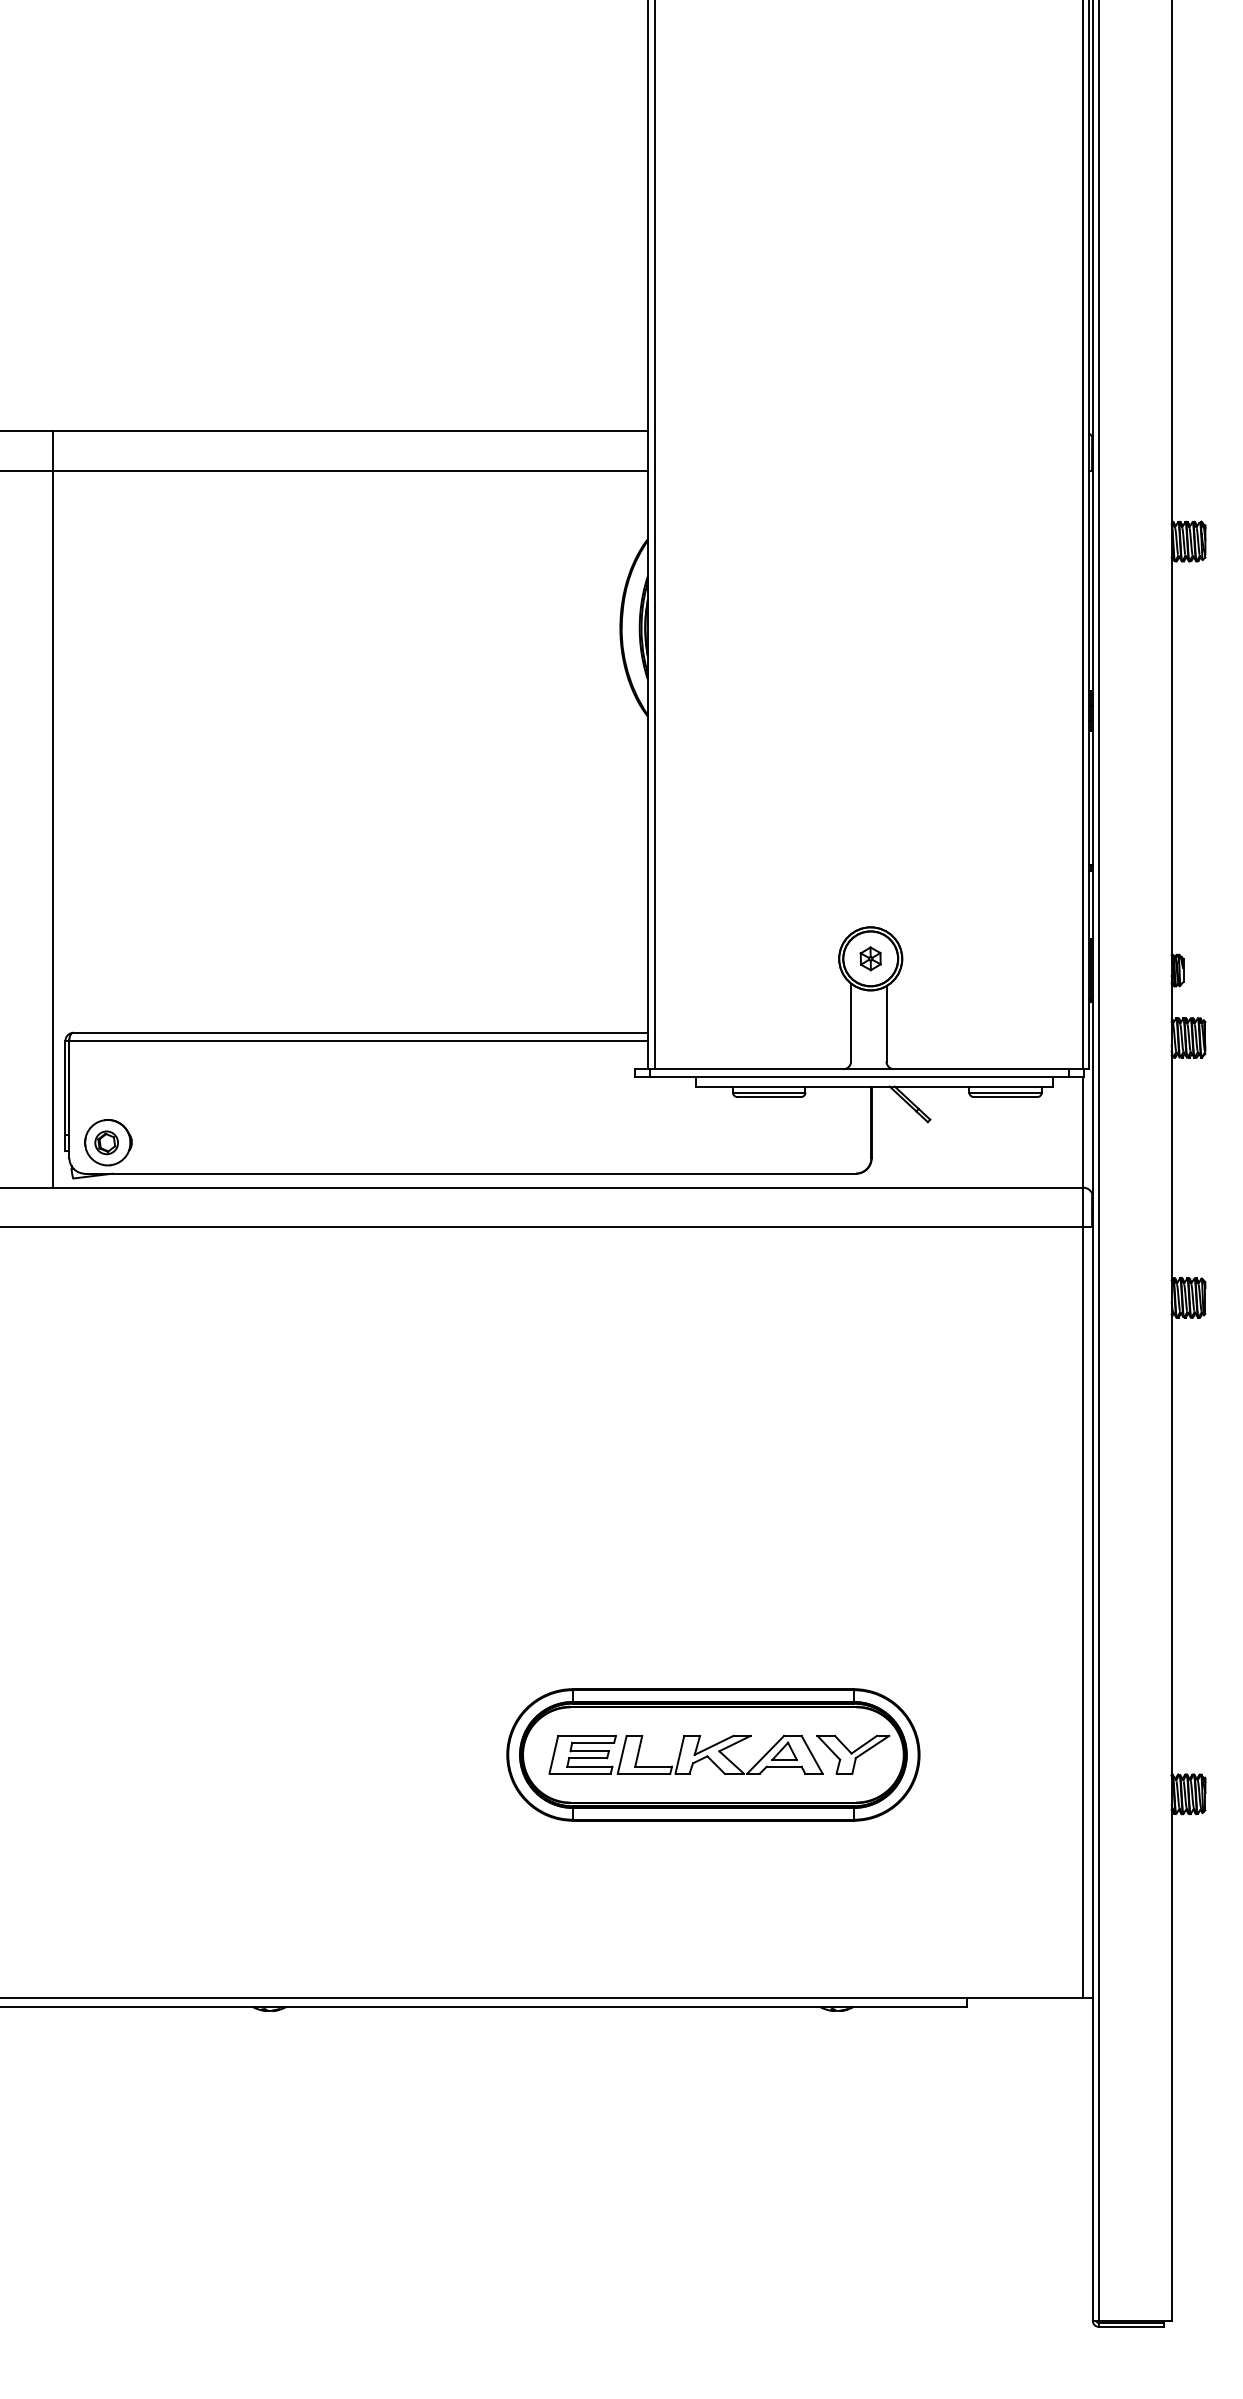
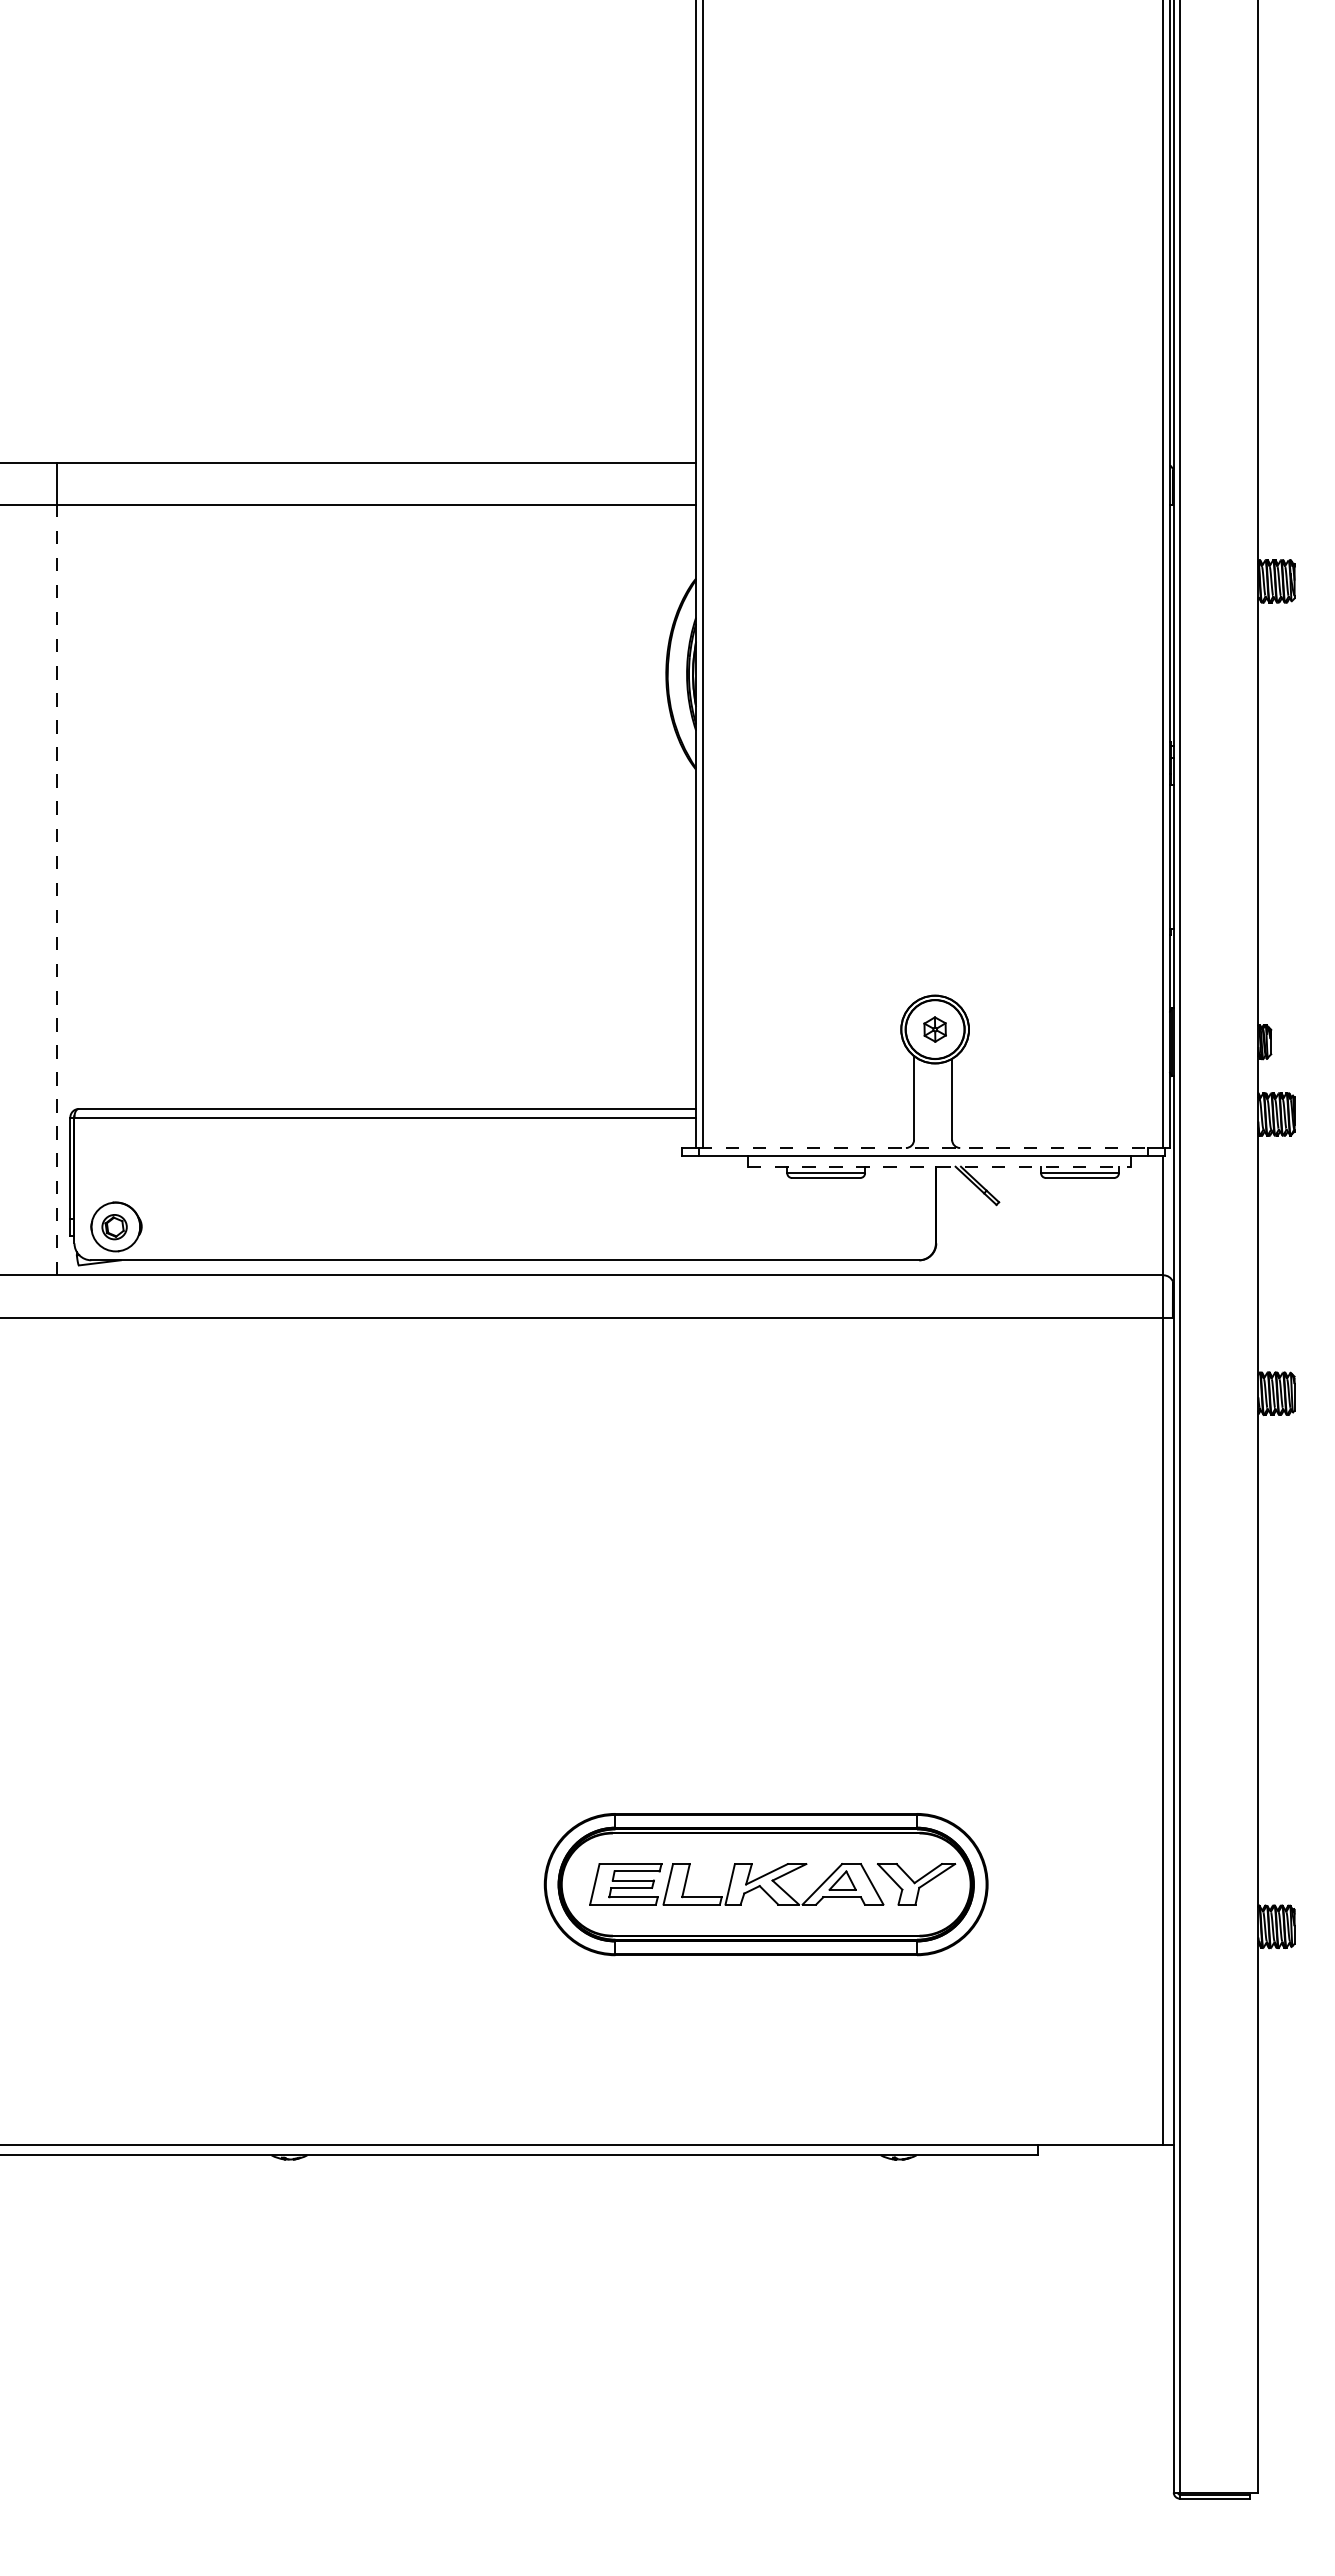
line: (52, 828) -> (56, 889), solid -> dashed
line: (859, 1069) -> (923, 1148), solid -> dashed
line: (874, 1086) -> (939, 1166), solid -> dashed

